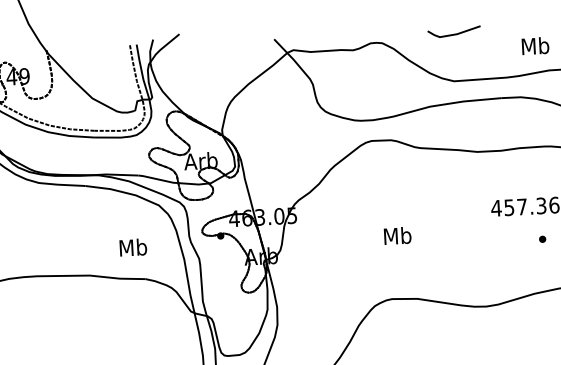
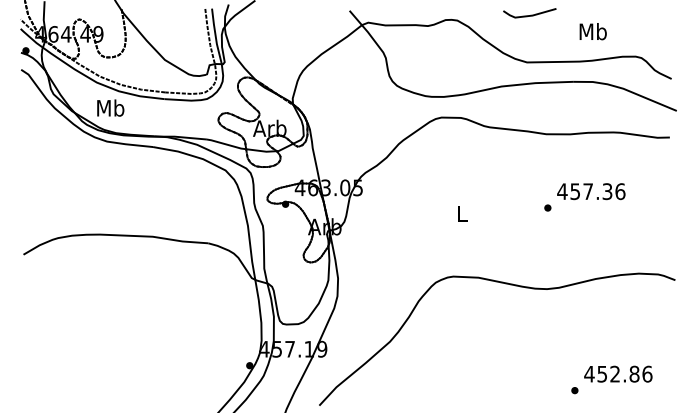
text: (534, 45) -> (592, 31), moved
text: (396, 235) -> (461, 213), Mb -> L
part: (542, 238) -> (547, 207), moved
text: (133, 246) -> (110, 107), moved

